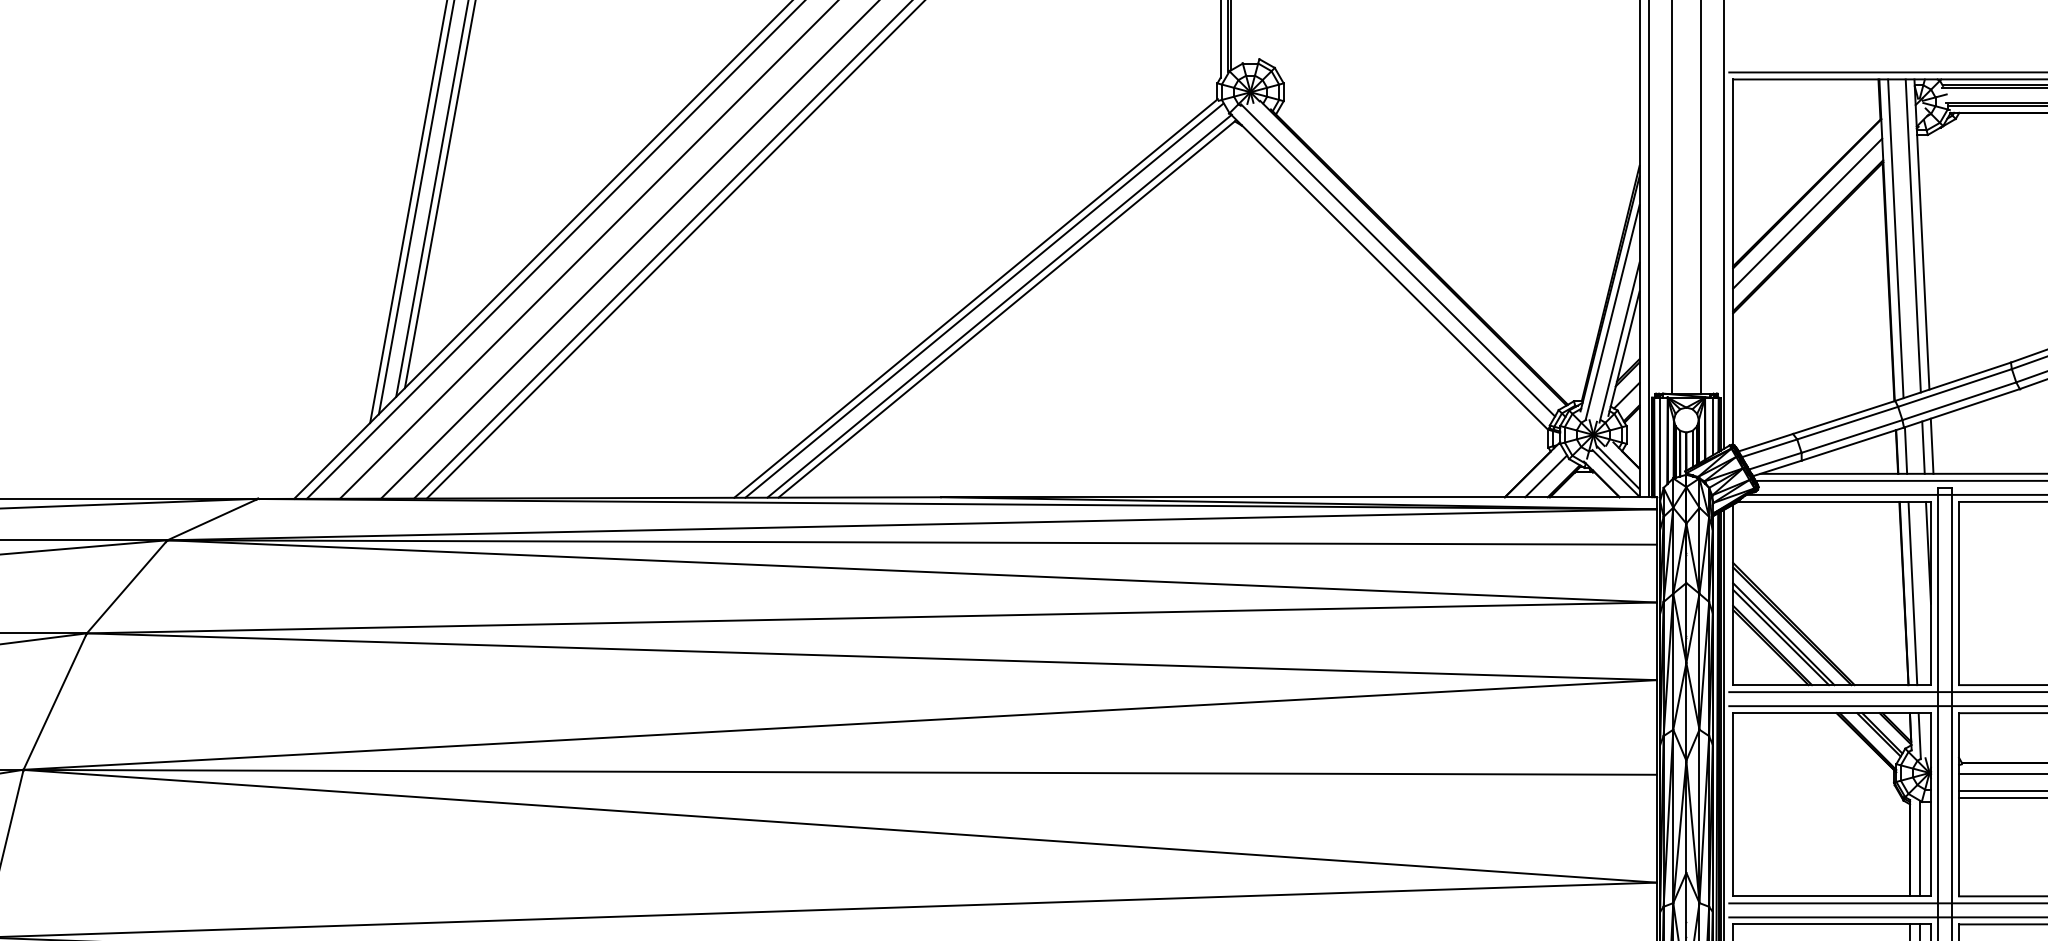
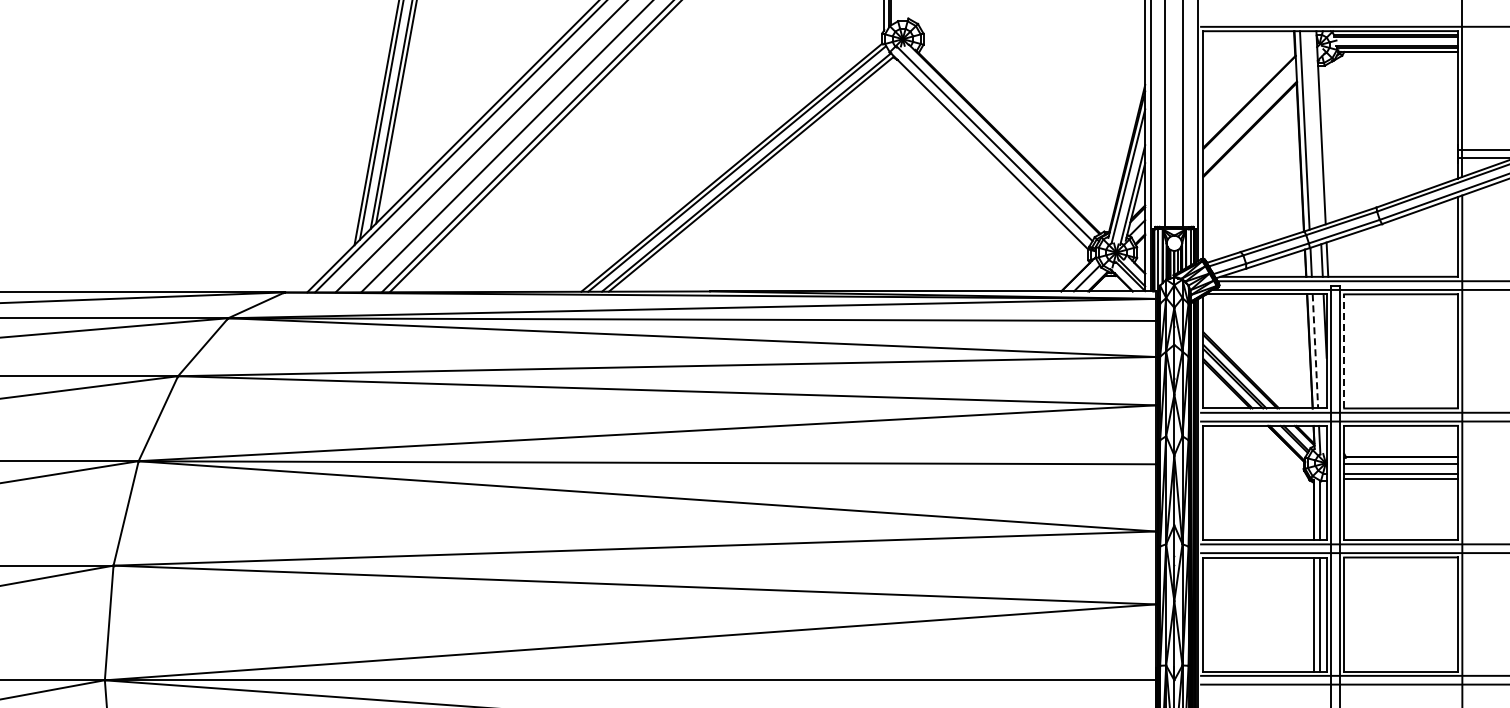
line: (1807, 213) -> (1249, 114), removed
line: (1912, 235) -> (1315, 128), removed
line: (1959, 592) -> (1344, 350), solid -> dashed
line: (1912, 593) -> (1315, 351), solid -> dashed

